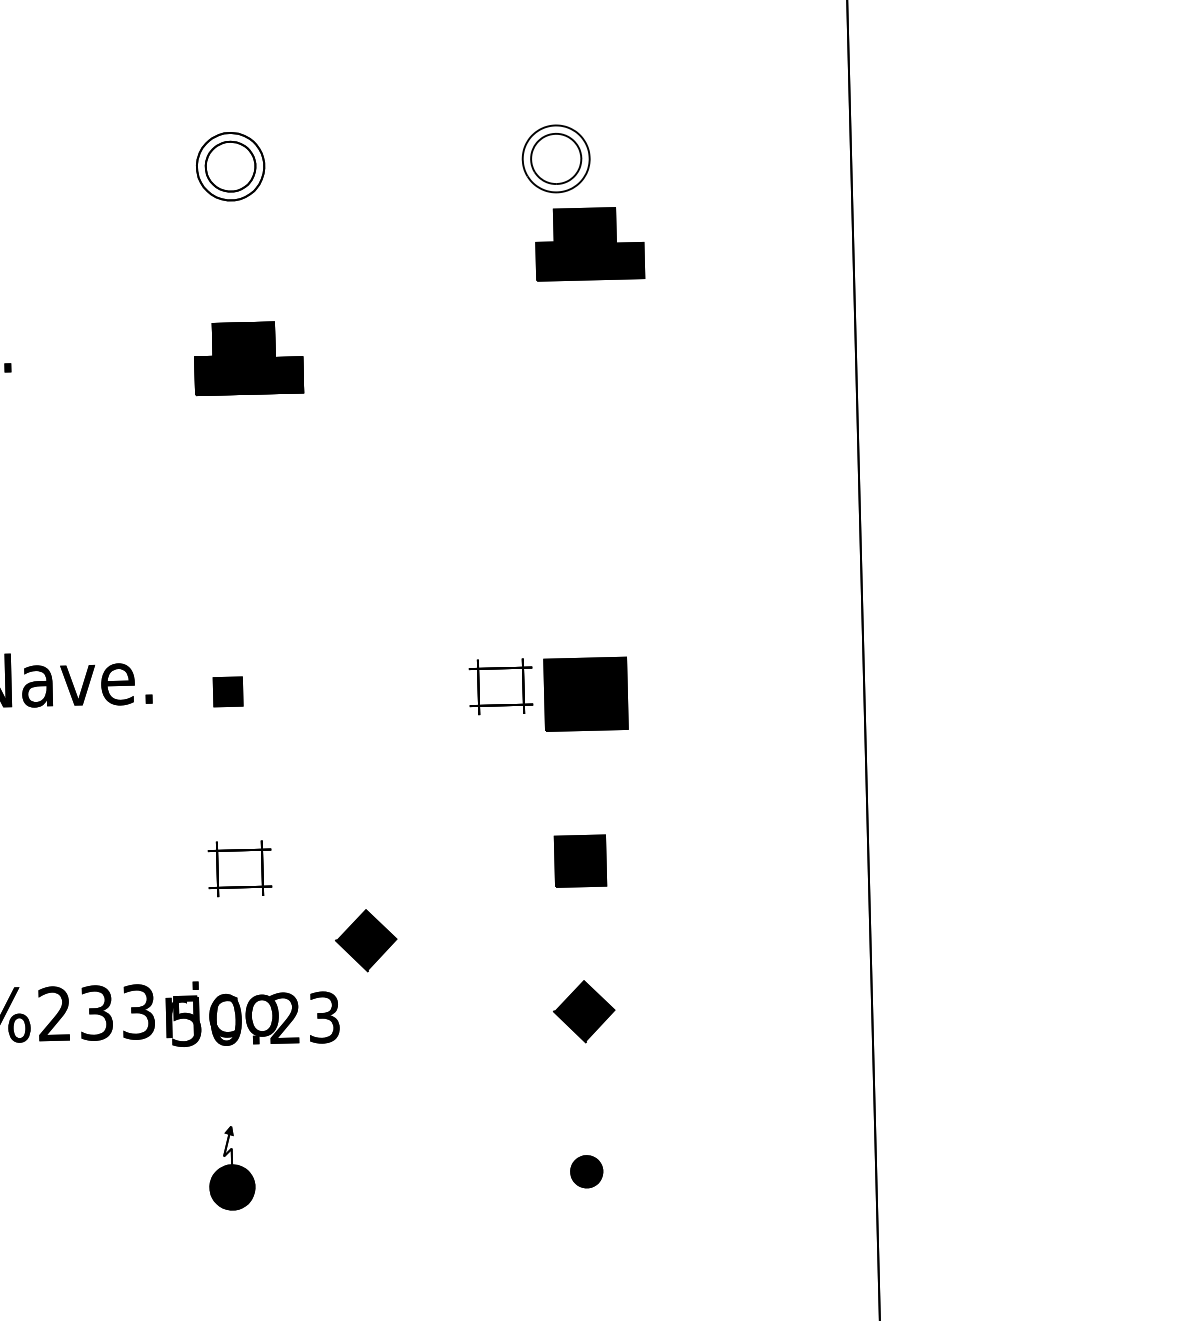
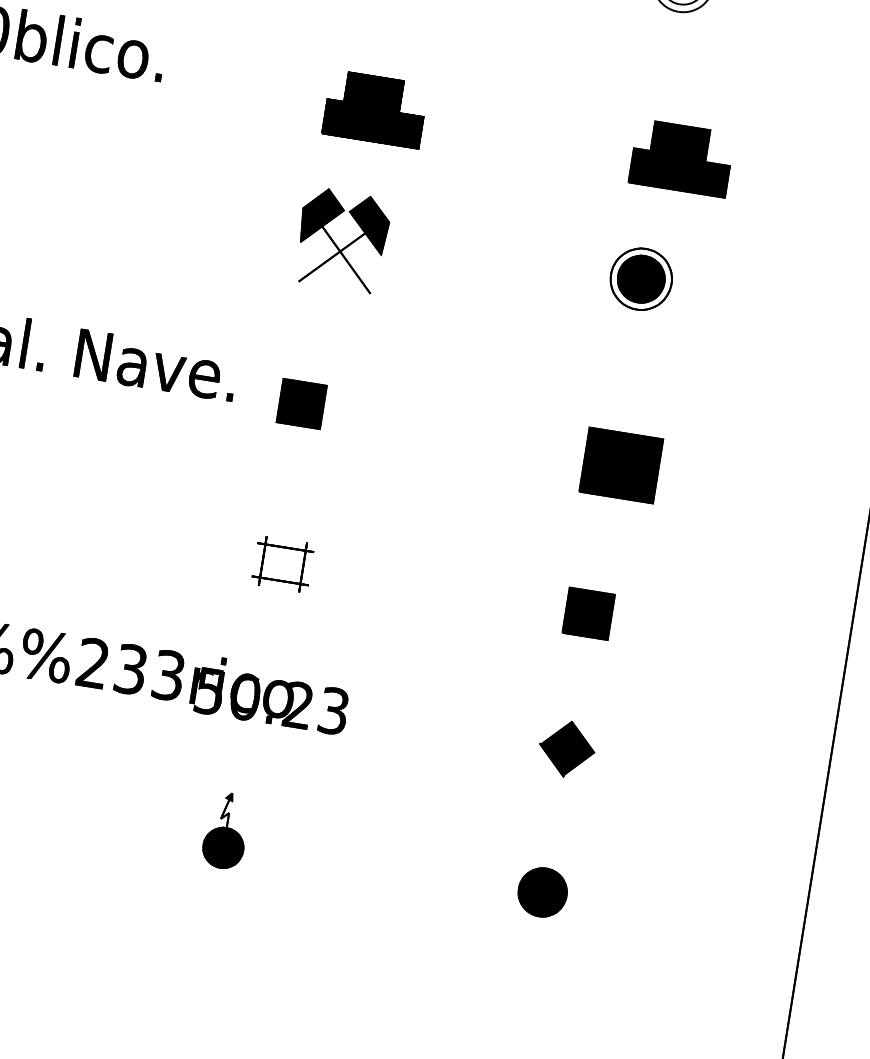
part: (590, 244) -> (682, 158), moved
part: (569, 488) -> (640, 278), added
part: (232, 511) -> (335, 243), added
part: (500, 686) -> (546, 444), removed
part: (227, 691) -> (301, 403), size x1.67
part: (366, 940) -> (384, 649), removed
part: (586, 1171) -> (542, 892), size x1.67

